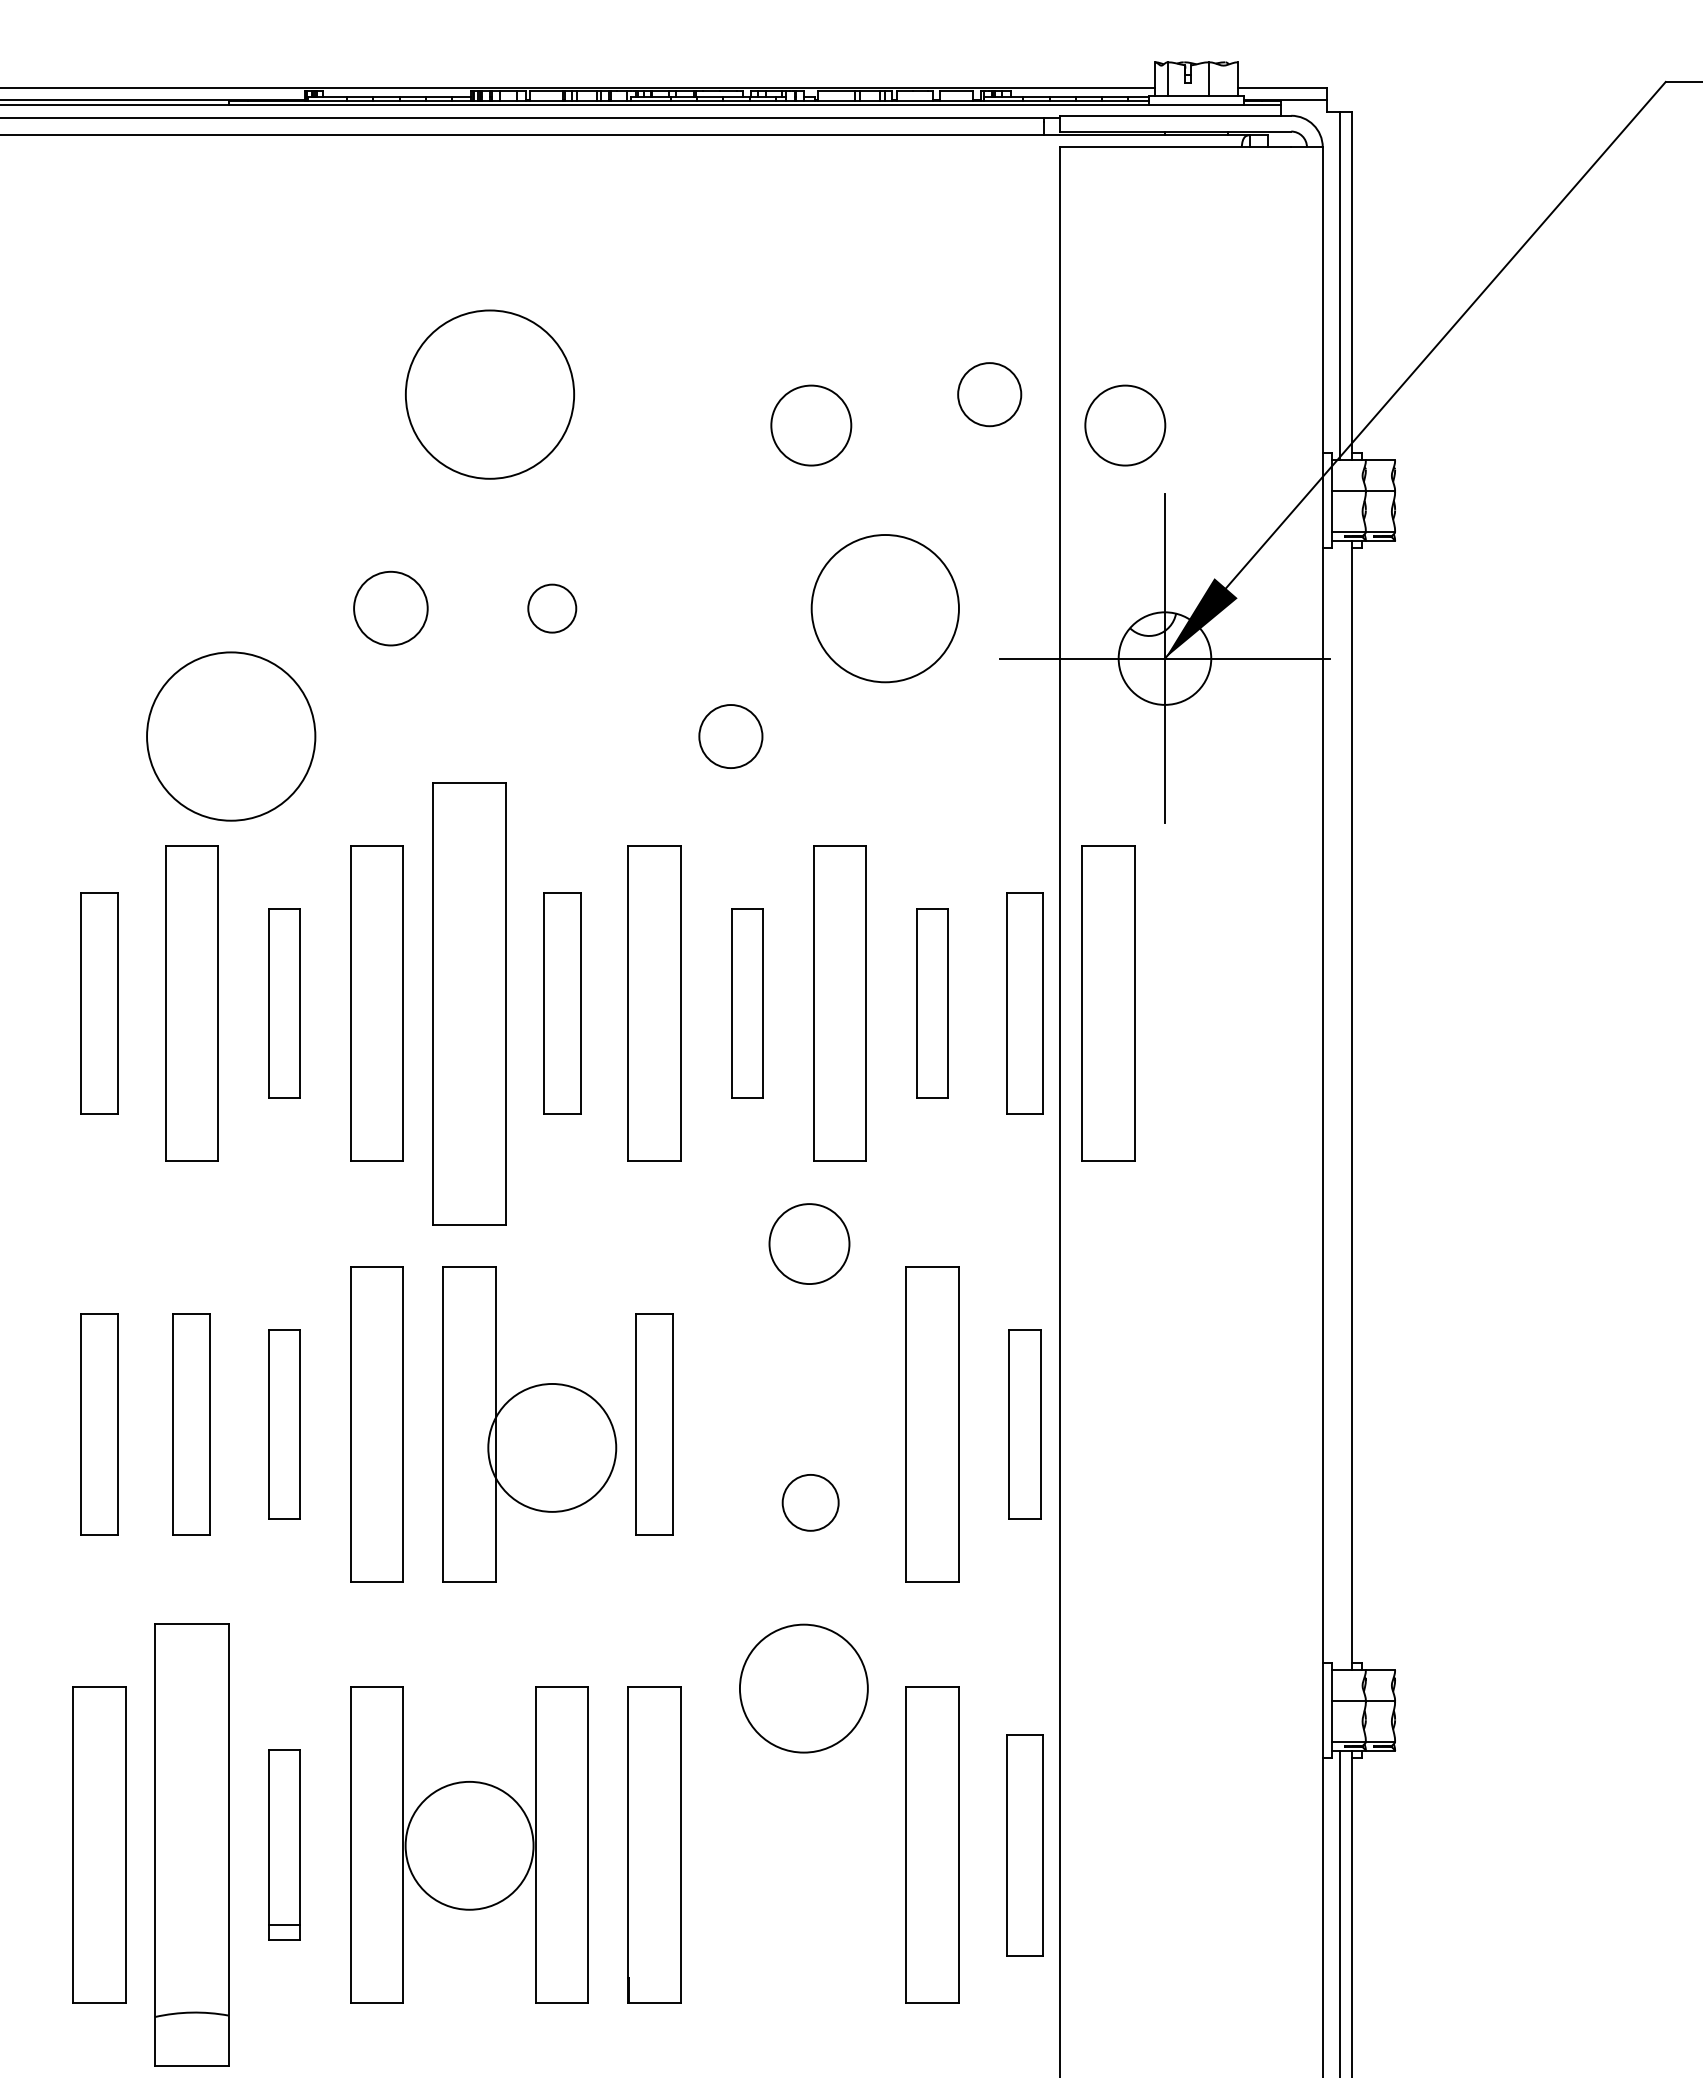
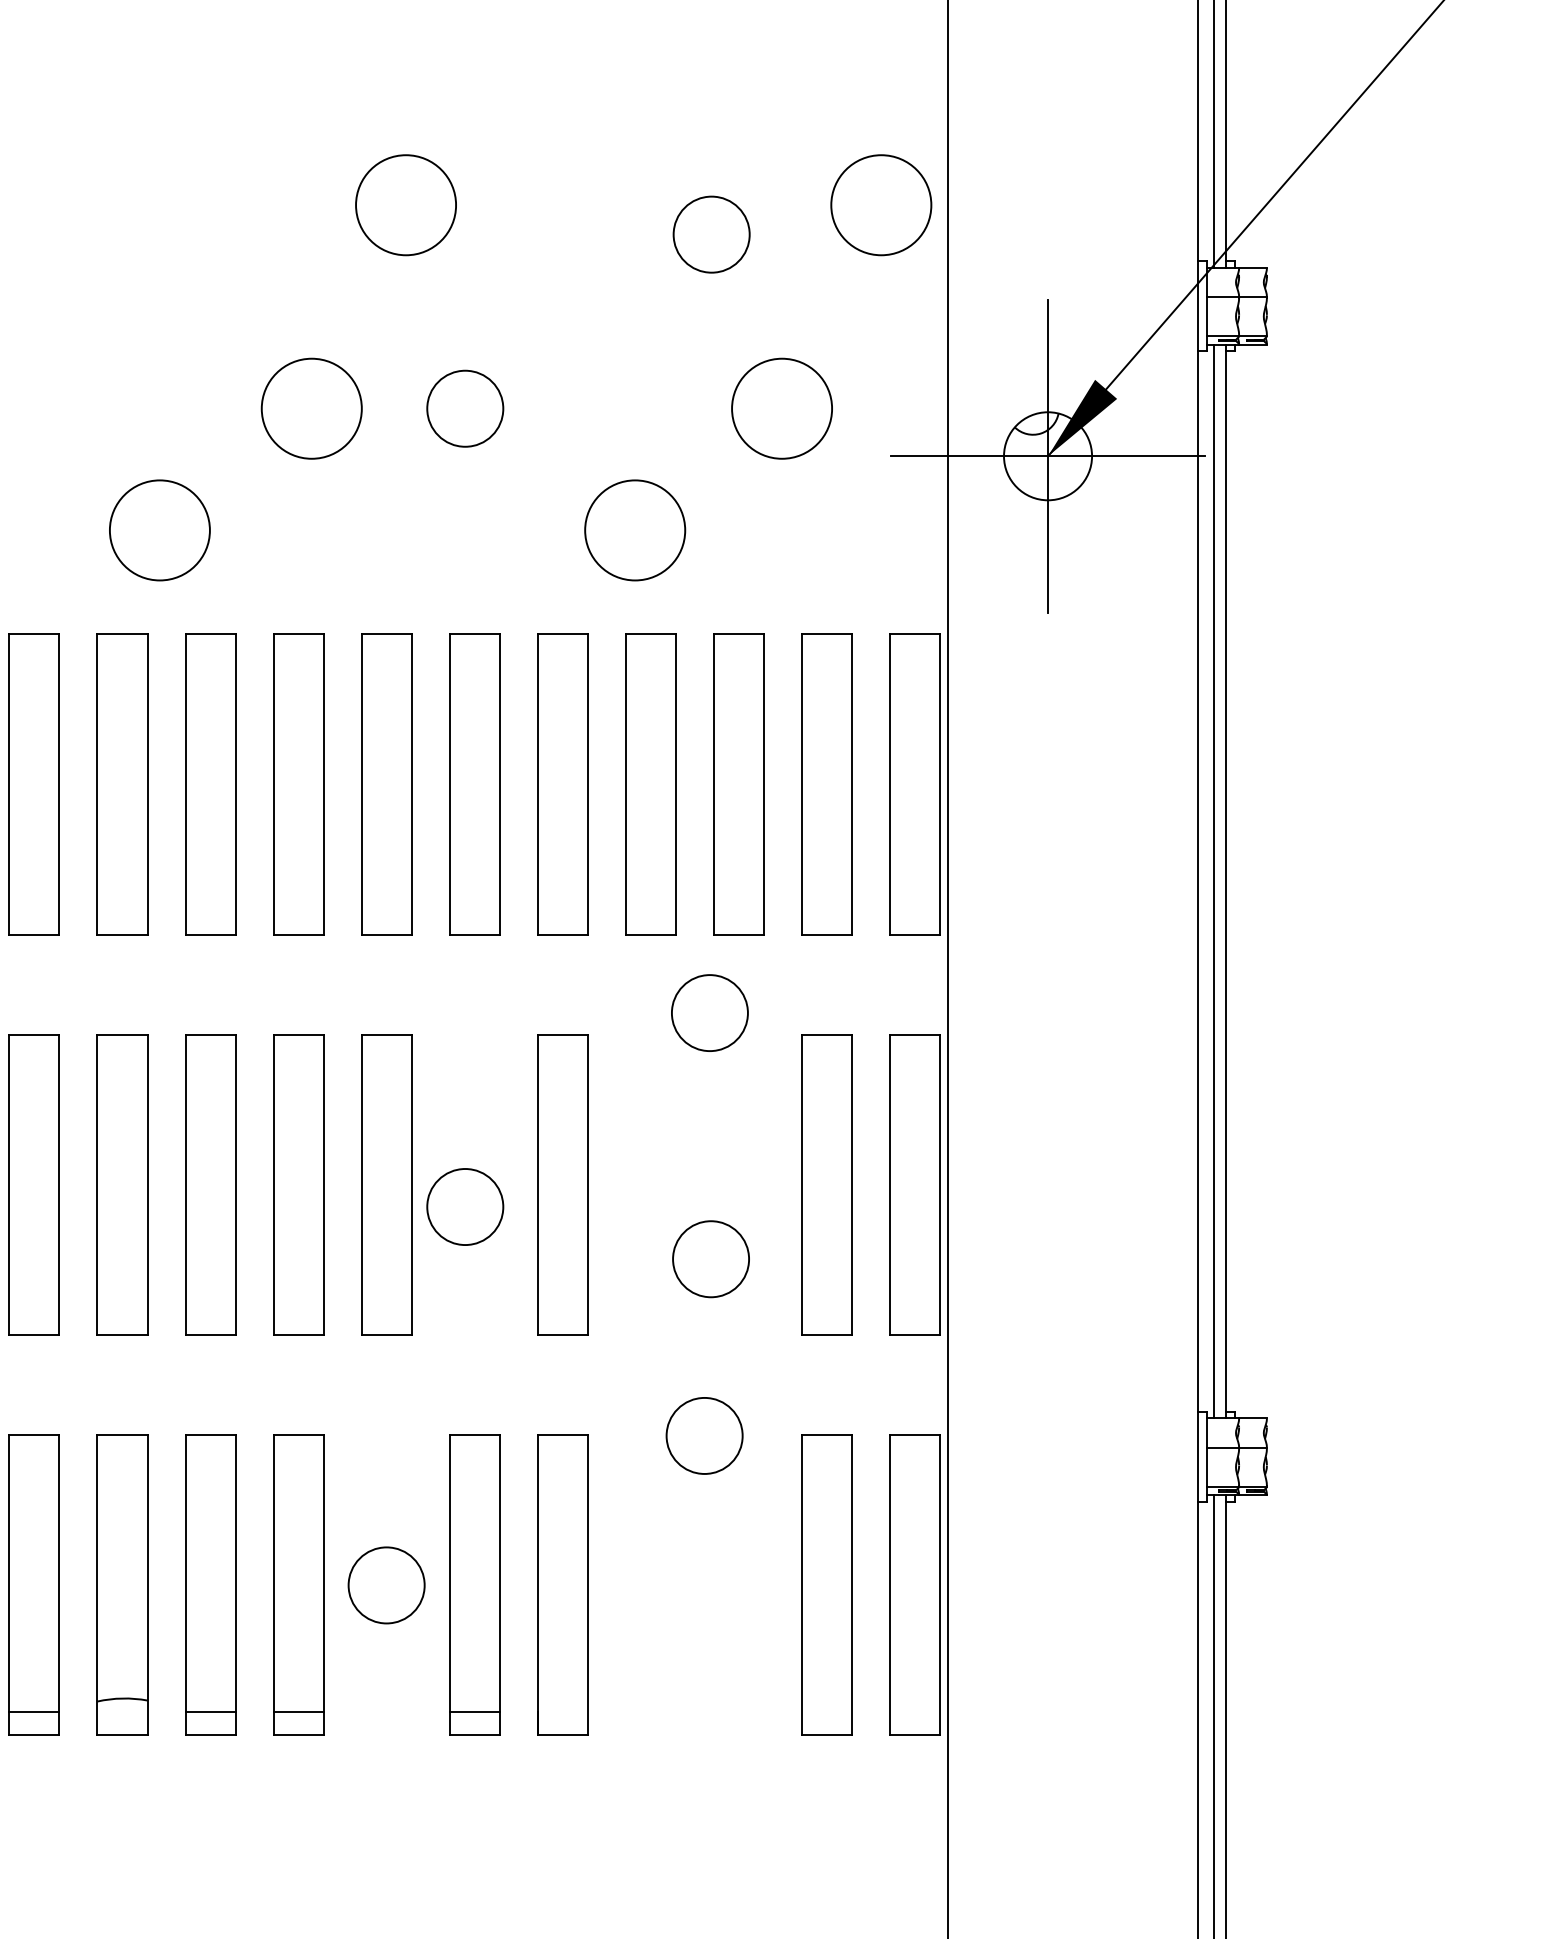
circle: (489, 394) -> (405, 205), size x0.62
circle: (989, 394) -> (881, 205), size x1.67
circle: (1125, 425) -> (1010, 234), removed
circle: (390, 608) -> (311, 408), size x1.43
circle: (552, 608) -> (465, 408), size x1.67
circle: (884, 608) -> (781, 408), size x0.71
circle: (230, 736) -> (159, 530), size x0.62
circle: (730, 736) -> (634, 530), size x1.67
part: (99, 1003) -> (34, 784), size x1.43
part: (284, 1003) -> (210, 784), size x1.67
part: (469, 1003) -> (386, 784), size x0.71
part: (561, 1003) -> (474, 784), size x1.43
part: (747, 1003) -> (650, 784), size x1.67
part: (932, 1003) -> (826, 784), size x1.67
part: (1024, 1003) -> (914, 784), size x1.43
part: (1108, 1003) -> (994, 784), removed
line: (1339, 1105) -> (1214, 881), added
part: (99, 1424) -> (34, 1184), size x1.43
part: (191, 1424) -> (122, 1184), size x1.43
part: (284, 1424) -> (210, 1184), size x1.67
part: (654, 1424) -> (562, 1184), size x1.43
part: (1024, 1424) -> (914, 1184), size x1.67
circle: (552, 1447) -> (465, 1206), size x0.62
circle: (810, 1502) -> (710, 1258), size x1.43
circle: (803, 1688) -> (704, 1435), size x0.62
part: (191, 1844) -> (122, 1584), size x0.71
part: (284, 1844) -> (210, 1584), size x1.67
part: (1024, 1844) -> (914, 1584), size x1.43
circle: (469, 1845) -> (386, 1585), size x0.62
line: (98, 1978) -> (33, 1711), added
line: (376, 1978) -> (298, 1711), added
line: (561, 1978) -> (474, 1711), added

